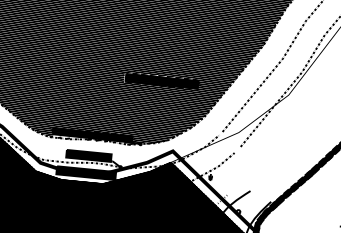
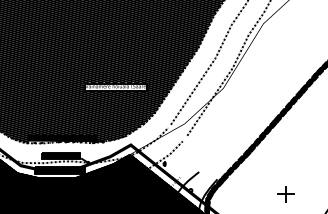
fill: (161, 80) -> (115, 86), removed

